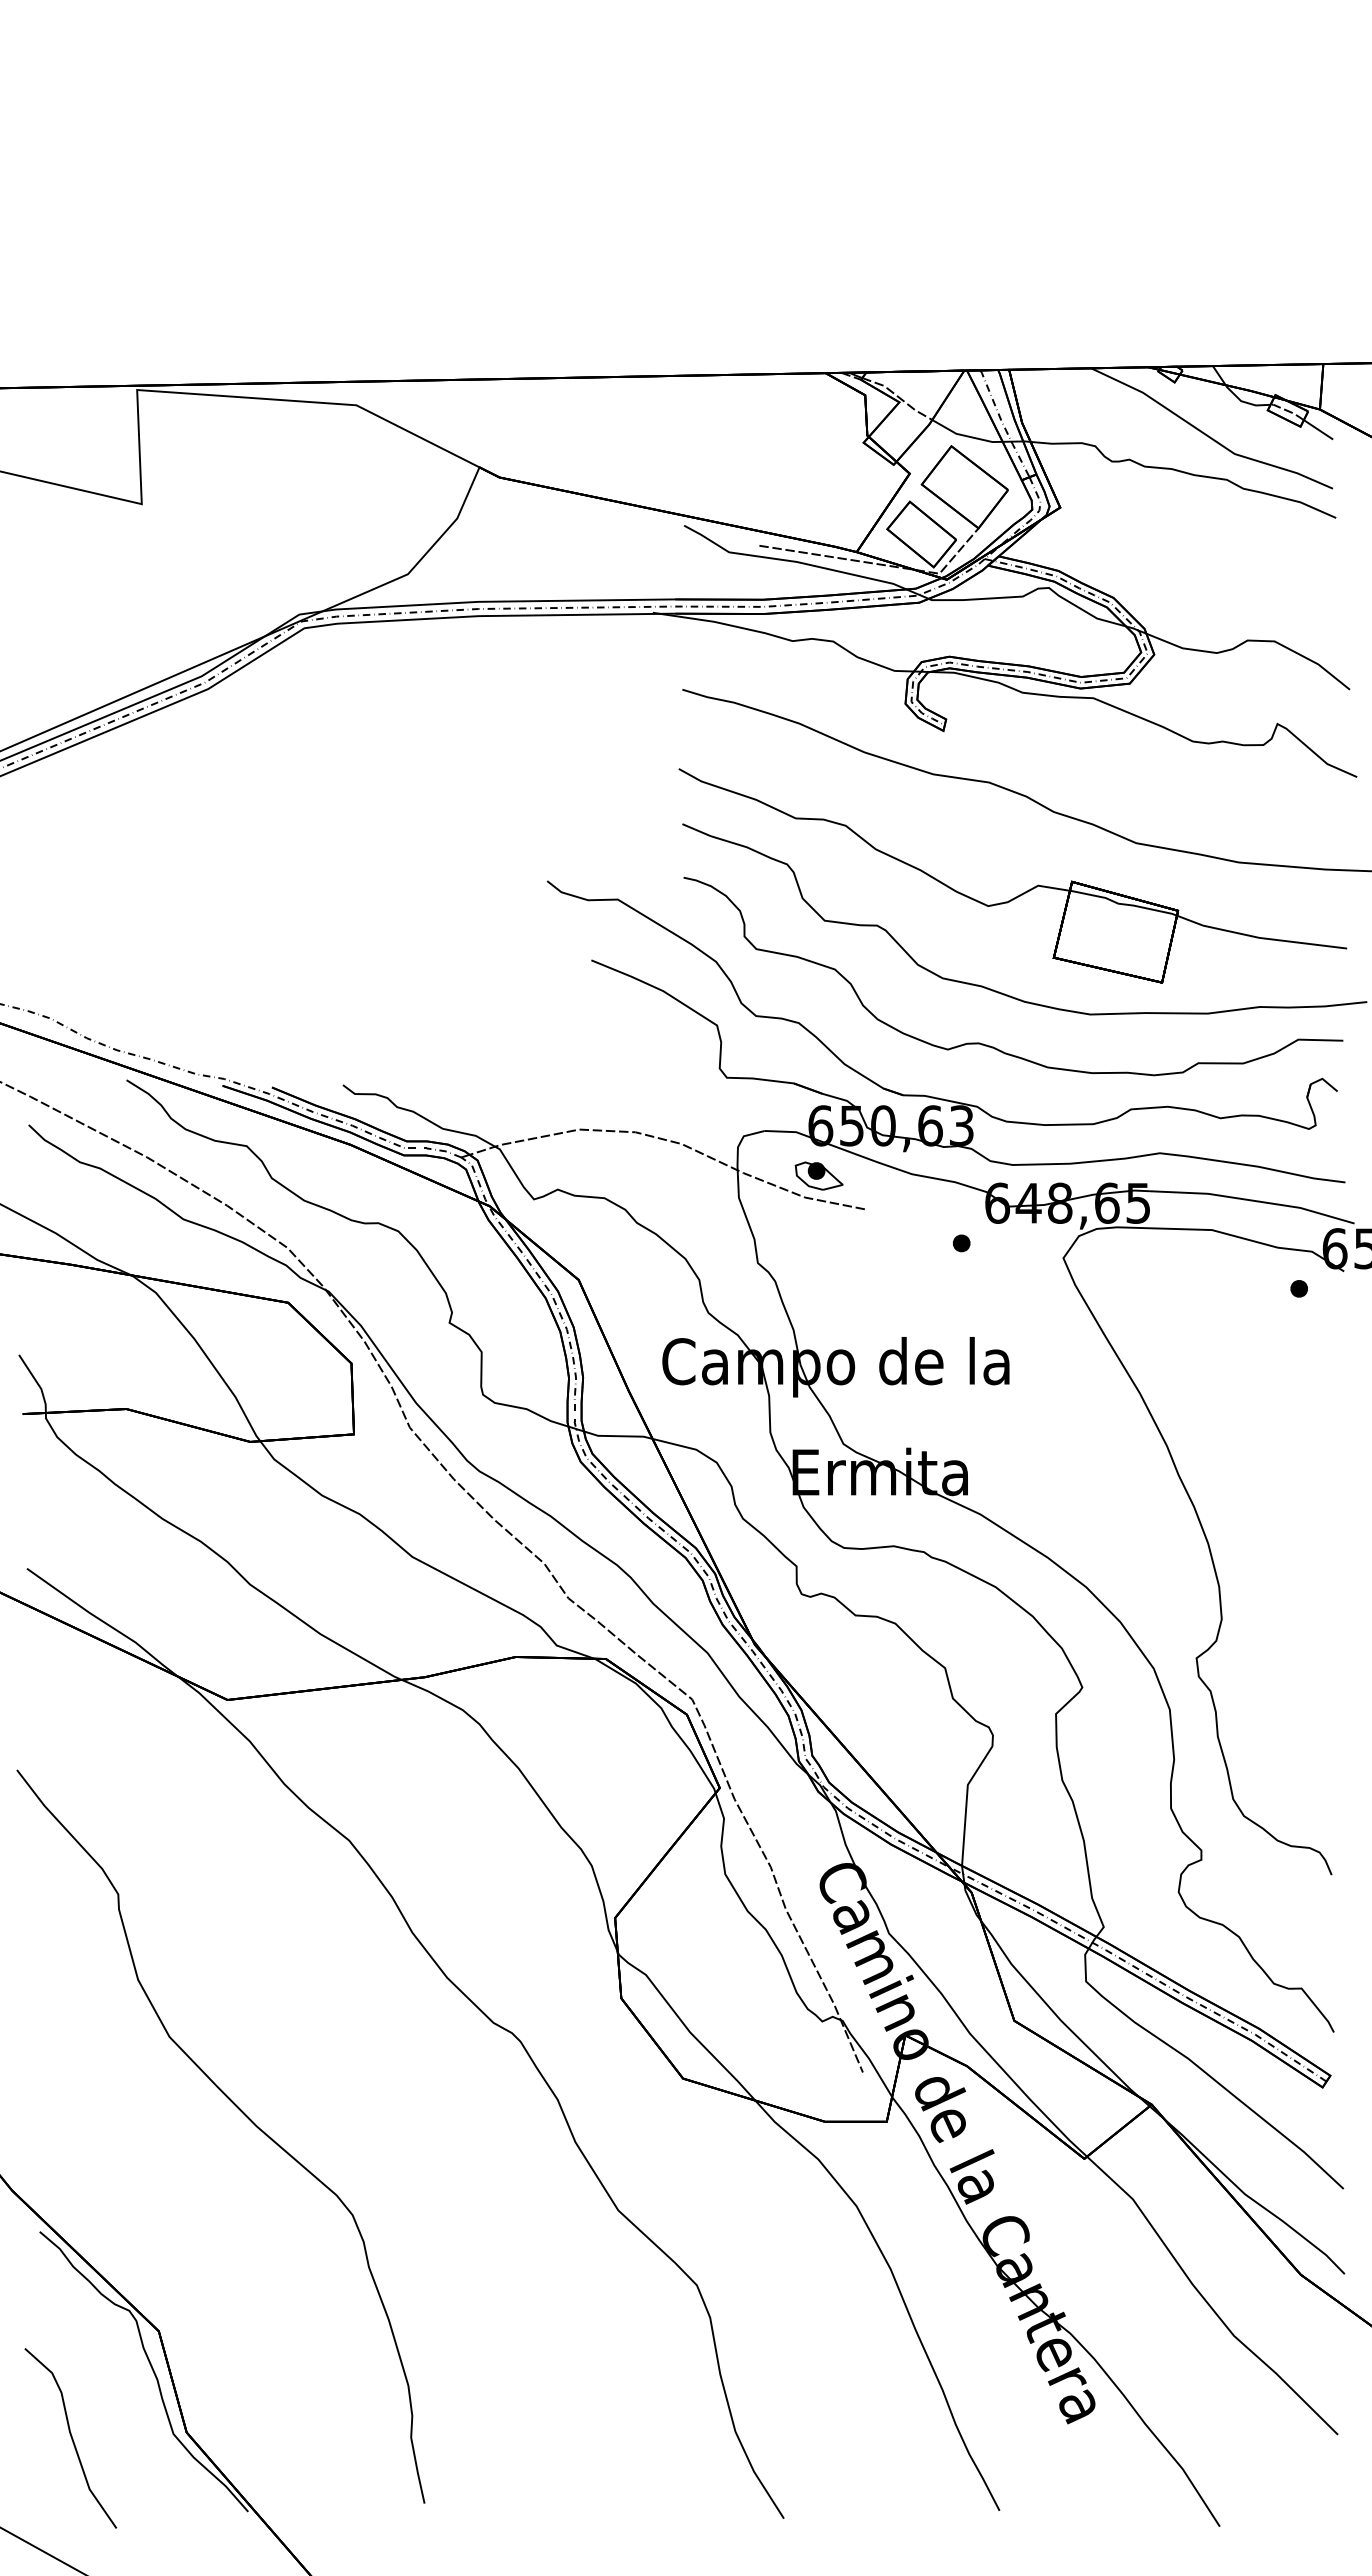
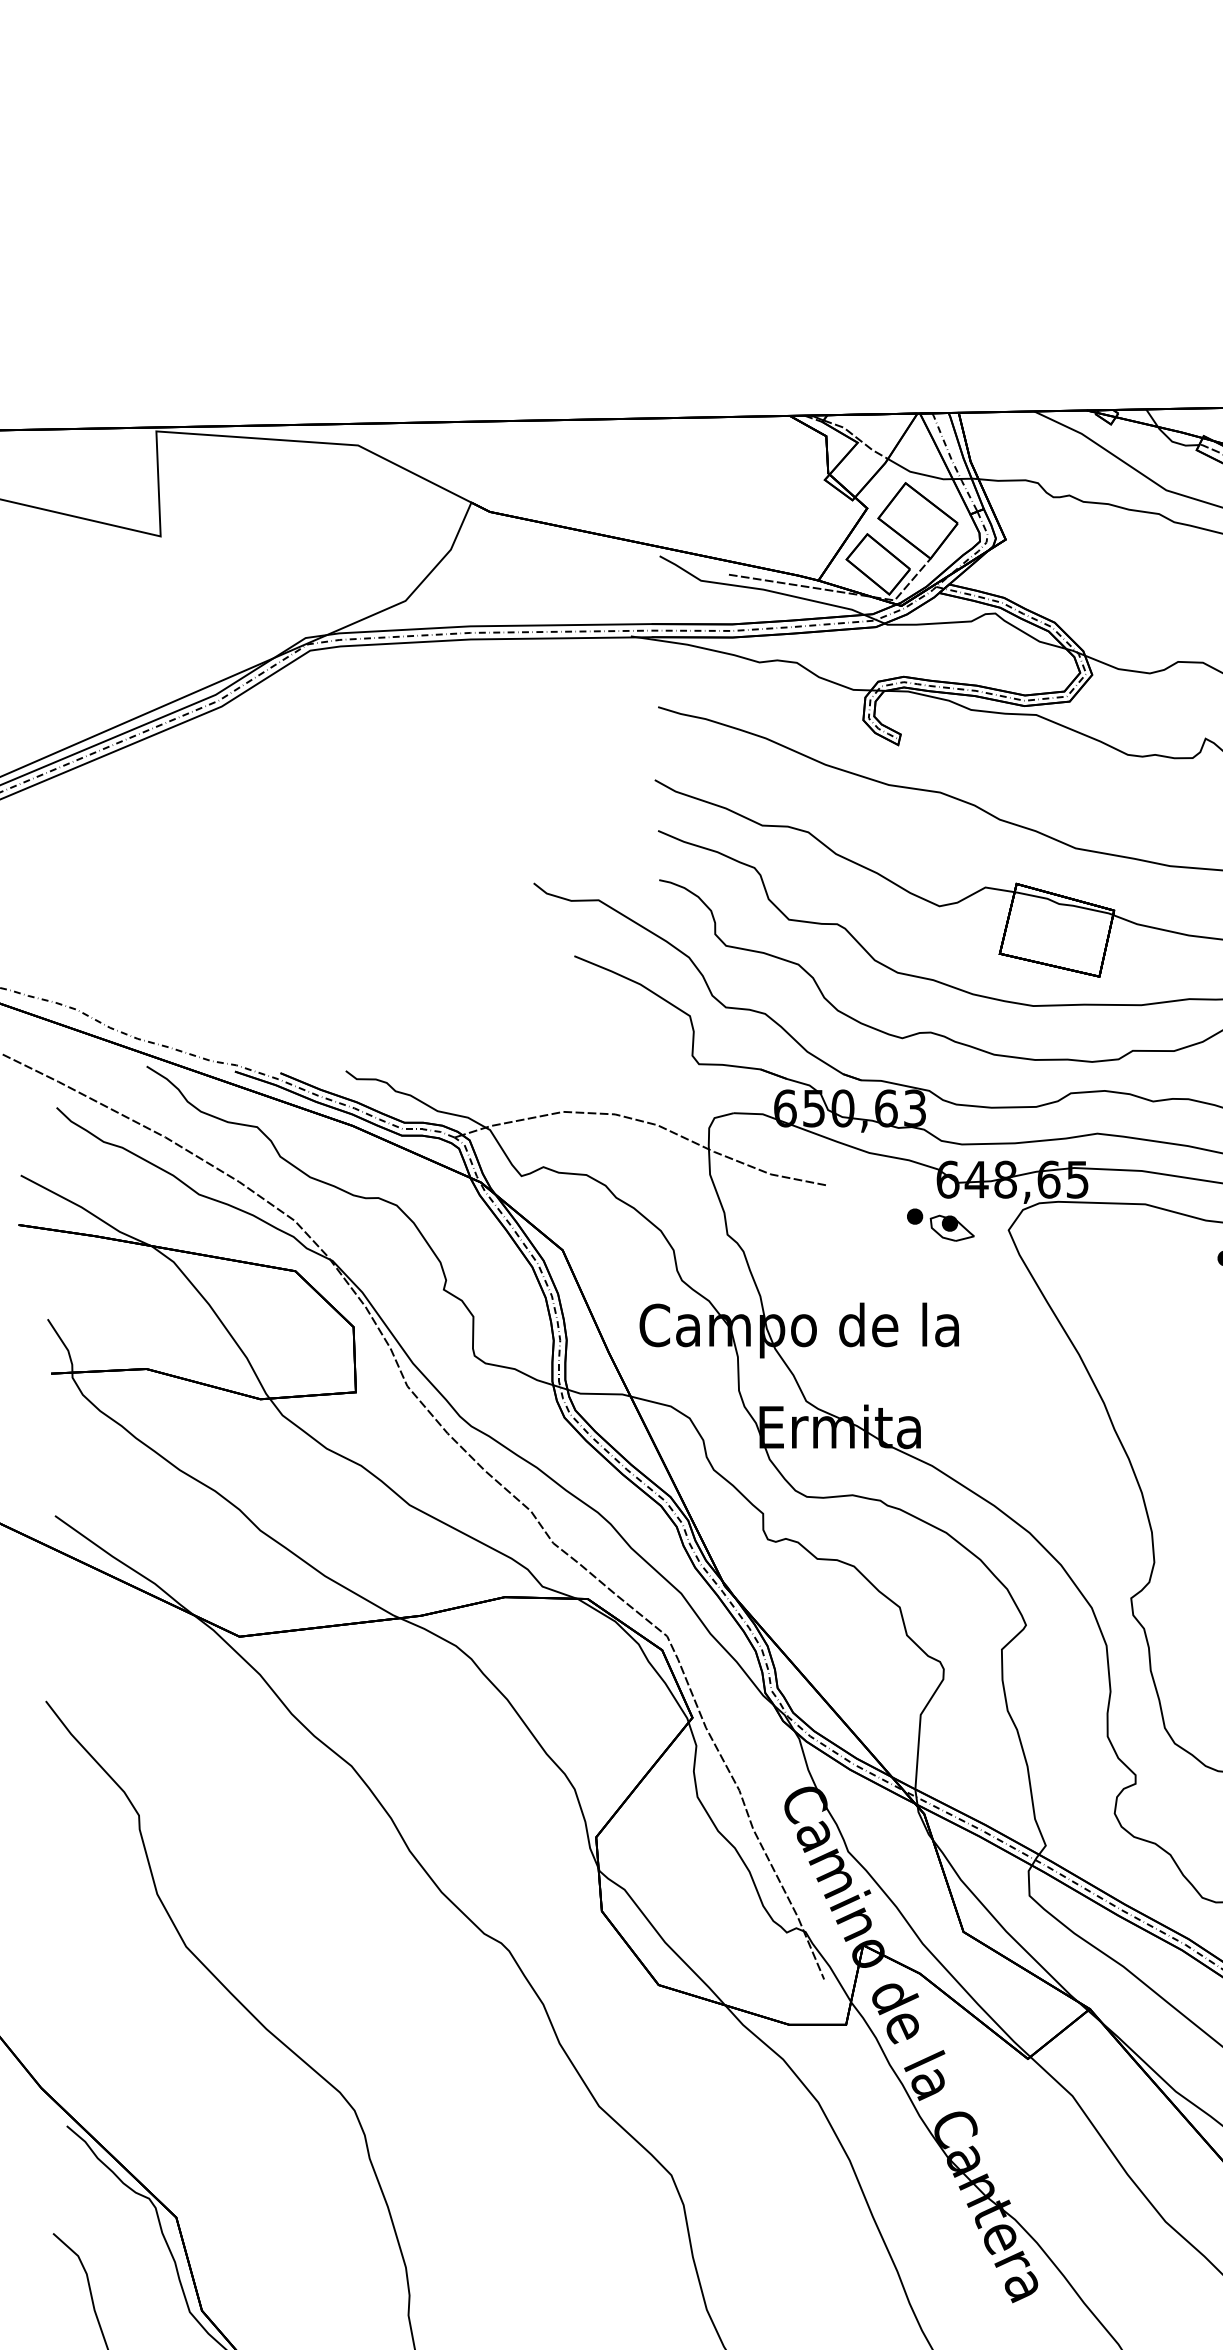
part: (818, 1175) -> (951, 1227), moved

